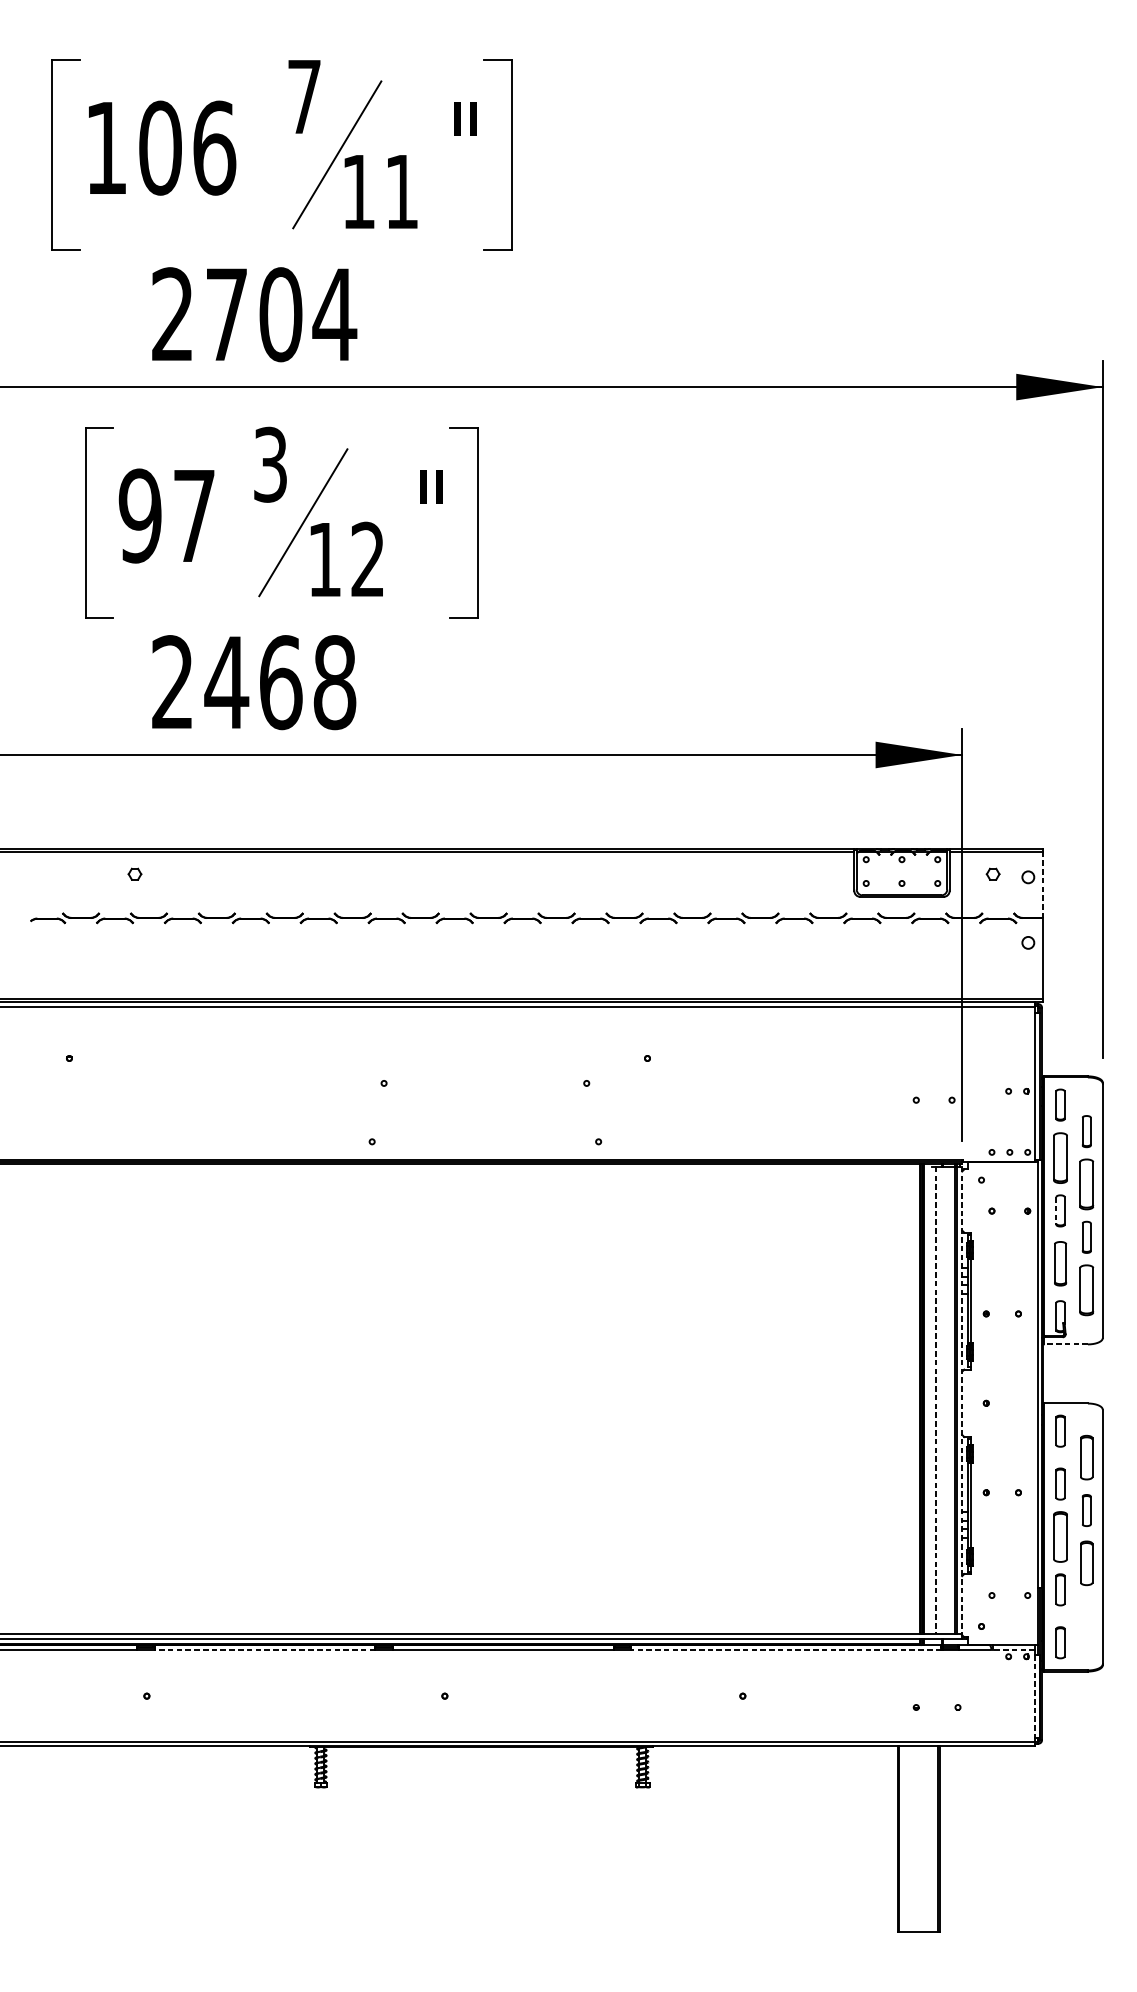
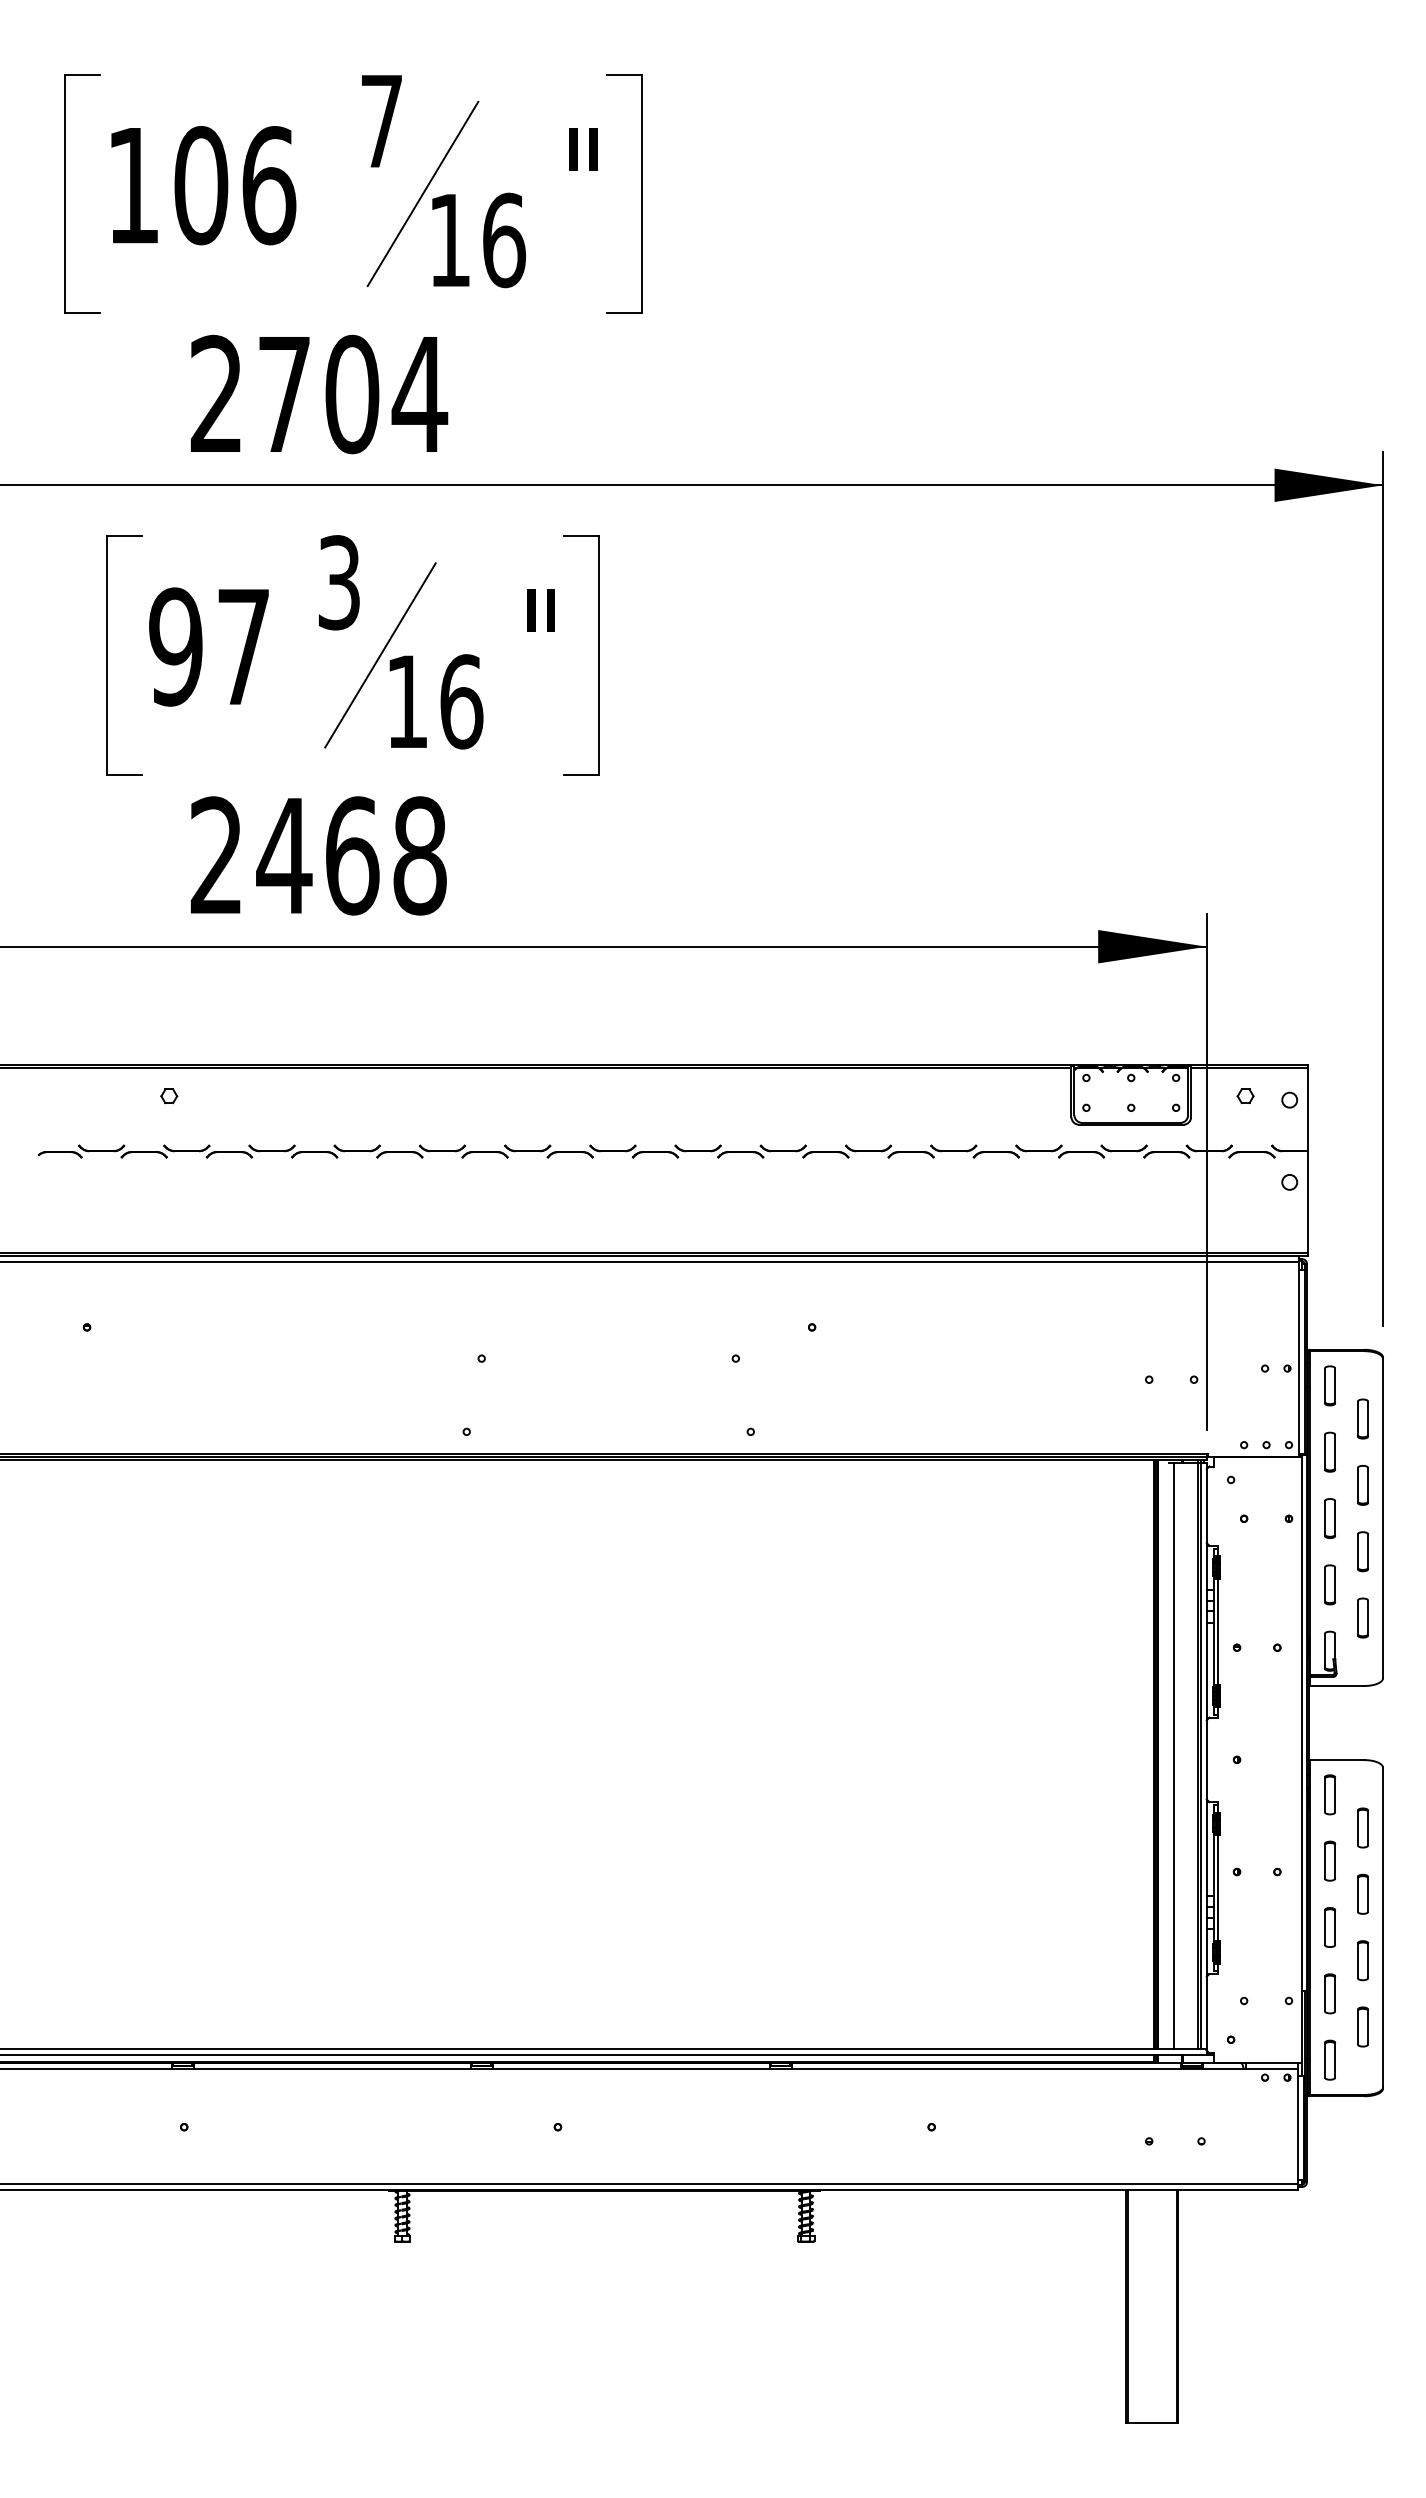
text: (402, 191) -> (504, 240), 11 -> 16
text: (367, 559) -> (461, 701), 12 -> 16
line: (1042, 884) -> (1307, 1109), dashed -> solid
part: (1060, 1157) -> (1329, 1451), size x0.62
part: (1086, 1184) -> (1362, 1485), size x0.62
line: (1056, 1211) -> (1324, 1519), dashed -> solid
part: (1060, 1263) -> (1329, 1584), size x0.71
part: (1086, 1289) -> (1362, 1617), size x0.62
line: (1065, 1344) -> (1336, 1686), dashed -> solid
line: (936, 1400) -> (1174, 1756), dashed -> solid
line: (961, 1400) -> (1206, 1756), dashed -> solid
part: (1086, 1457) -> (1362, 1827), size x0.71
part: (1060, 1536) -> (1329, 1927), size x0.62
part: (1086, 1563) -> (1362, 1960), size x0.71
part: (1086, 1615) -> (1362, 2026), added
line: (264, 1649) -> (331, 2068), dashed -> solid
line: (785, 1649) -> (985, 2068), dashed -> solid
line: (1012, 1649) -> (1270, 2068), dashed -> solid
line: (1034, 1697) -> (1297, 2128), dashed -> solid

